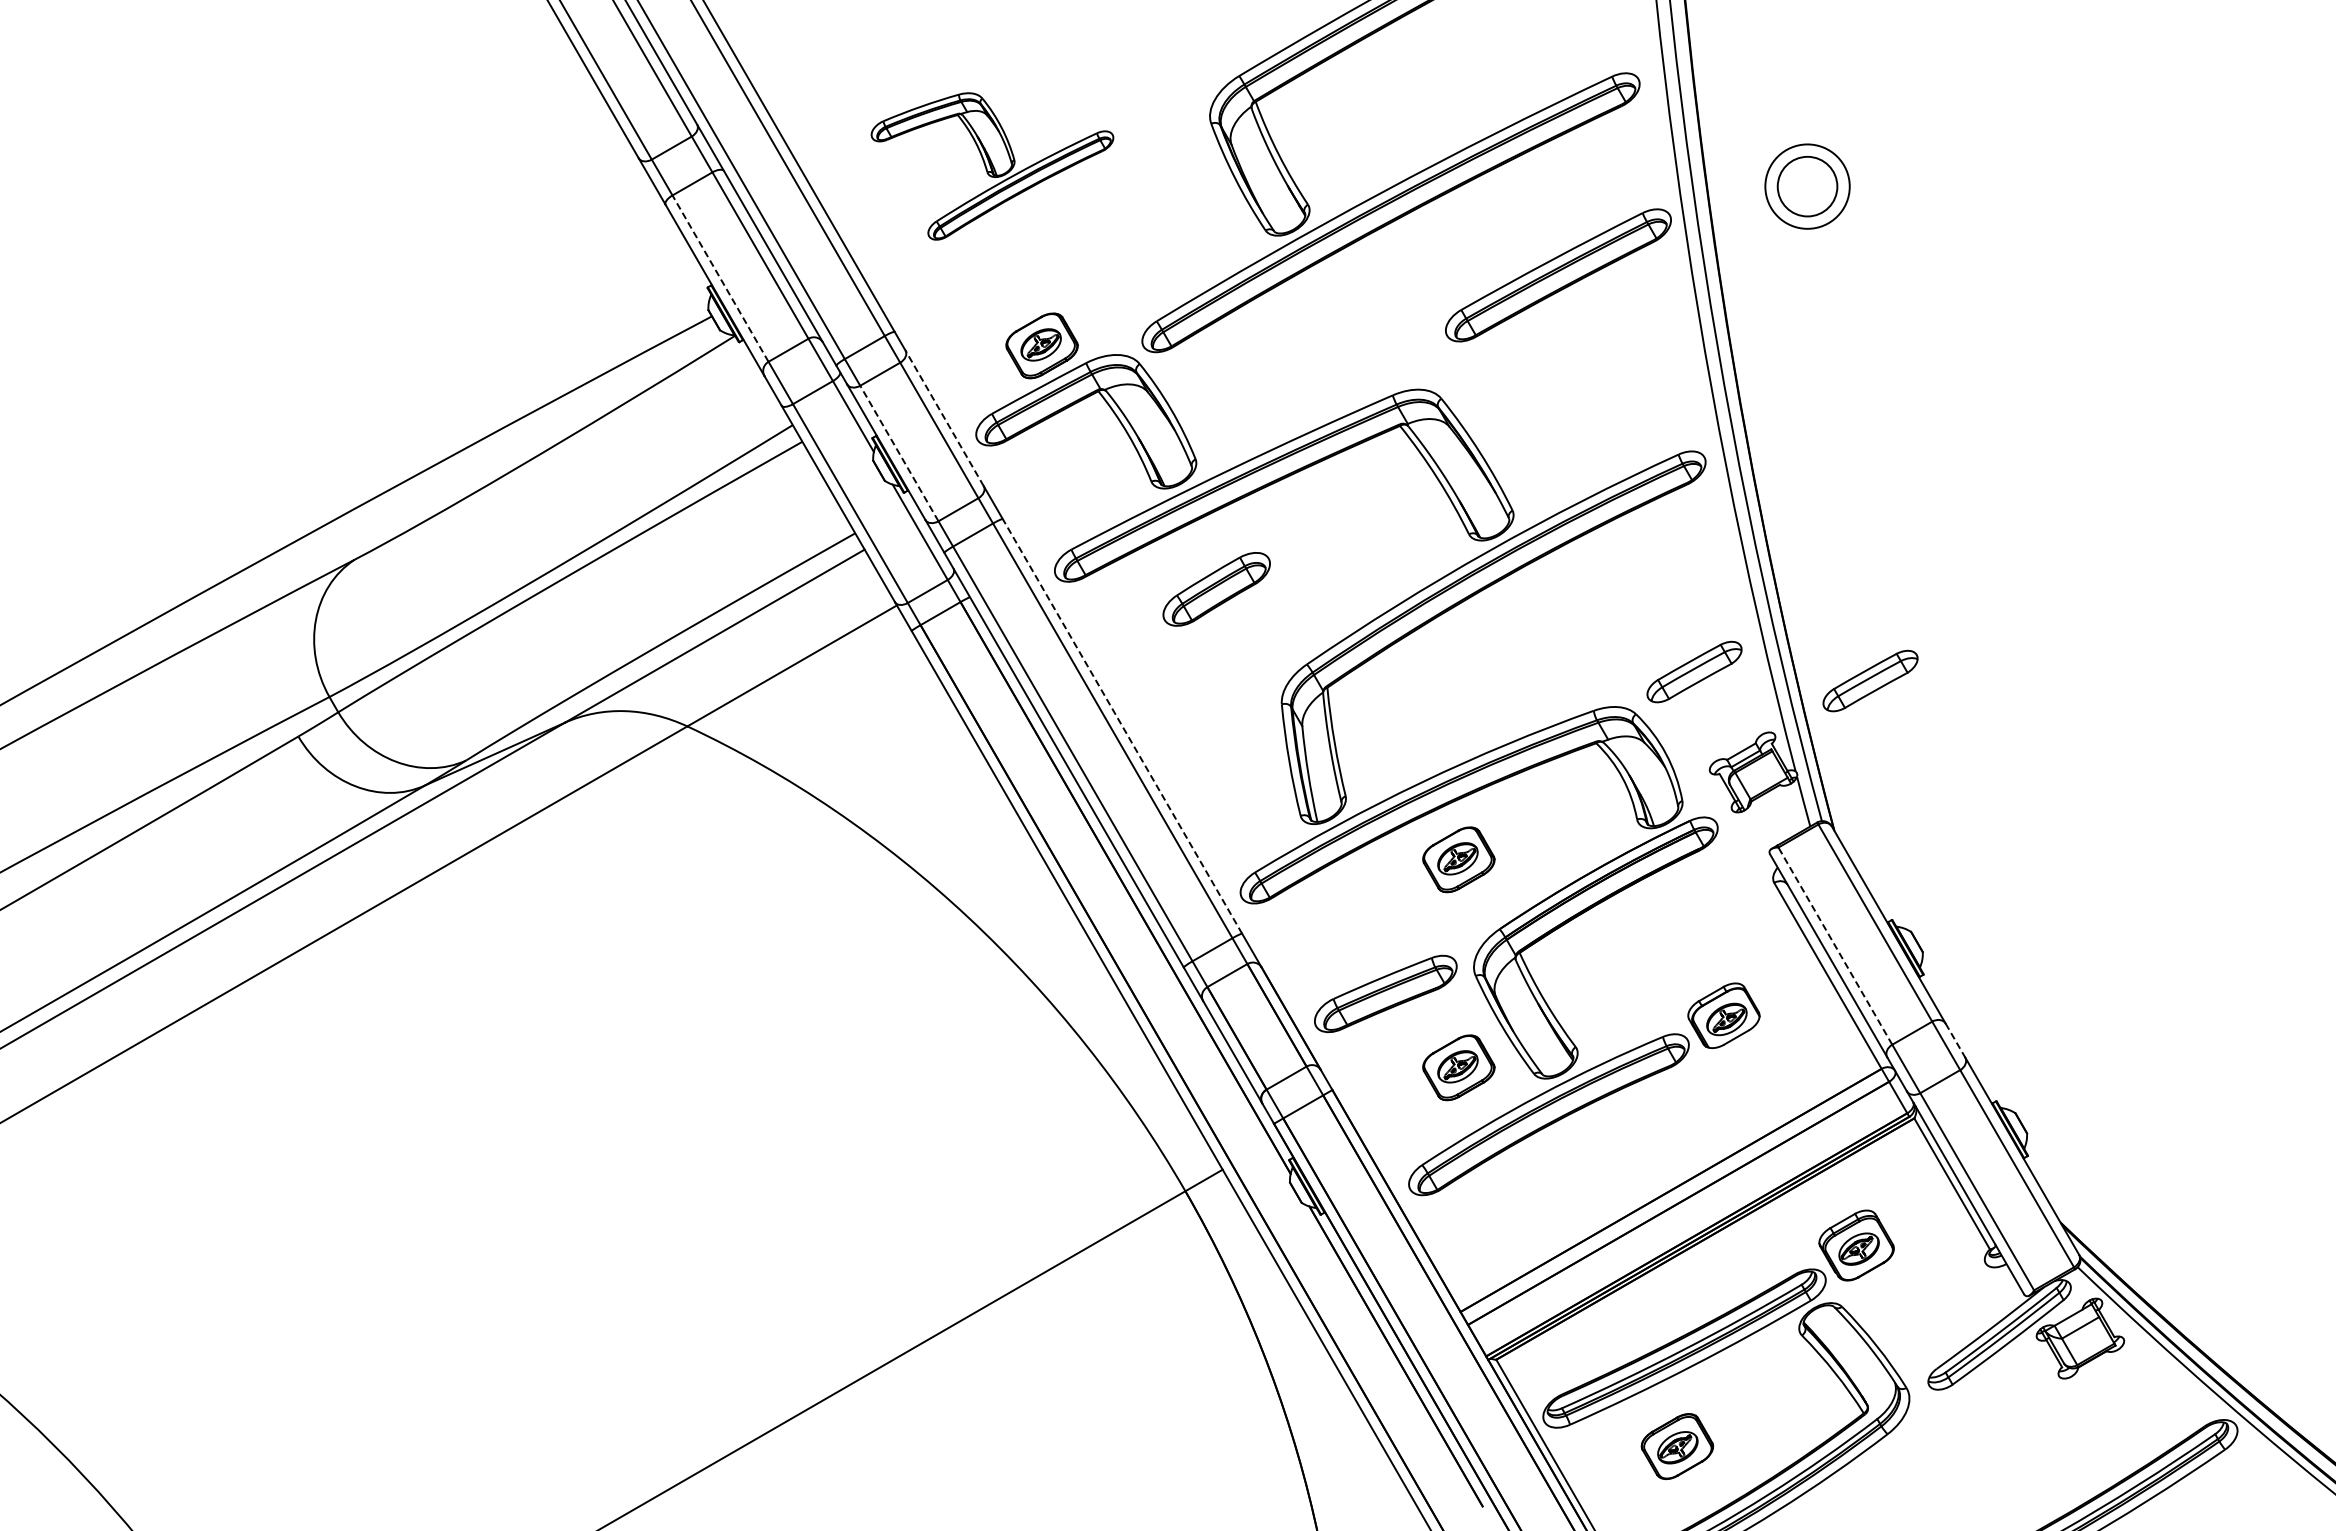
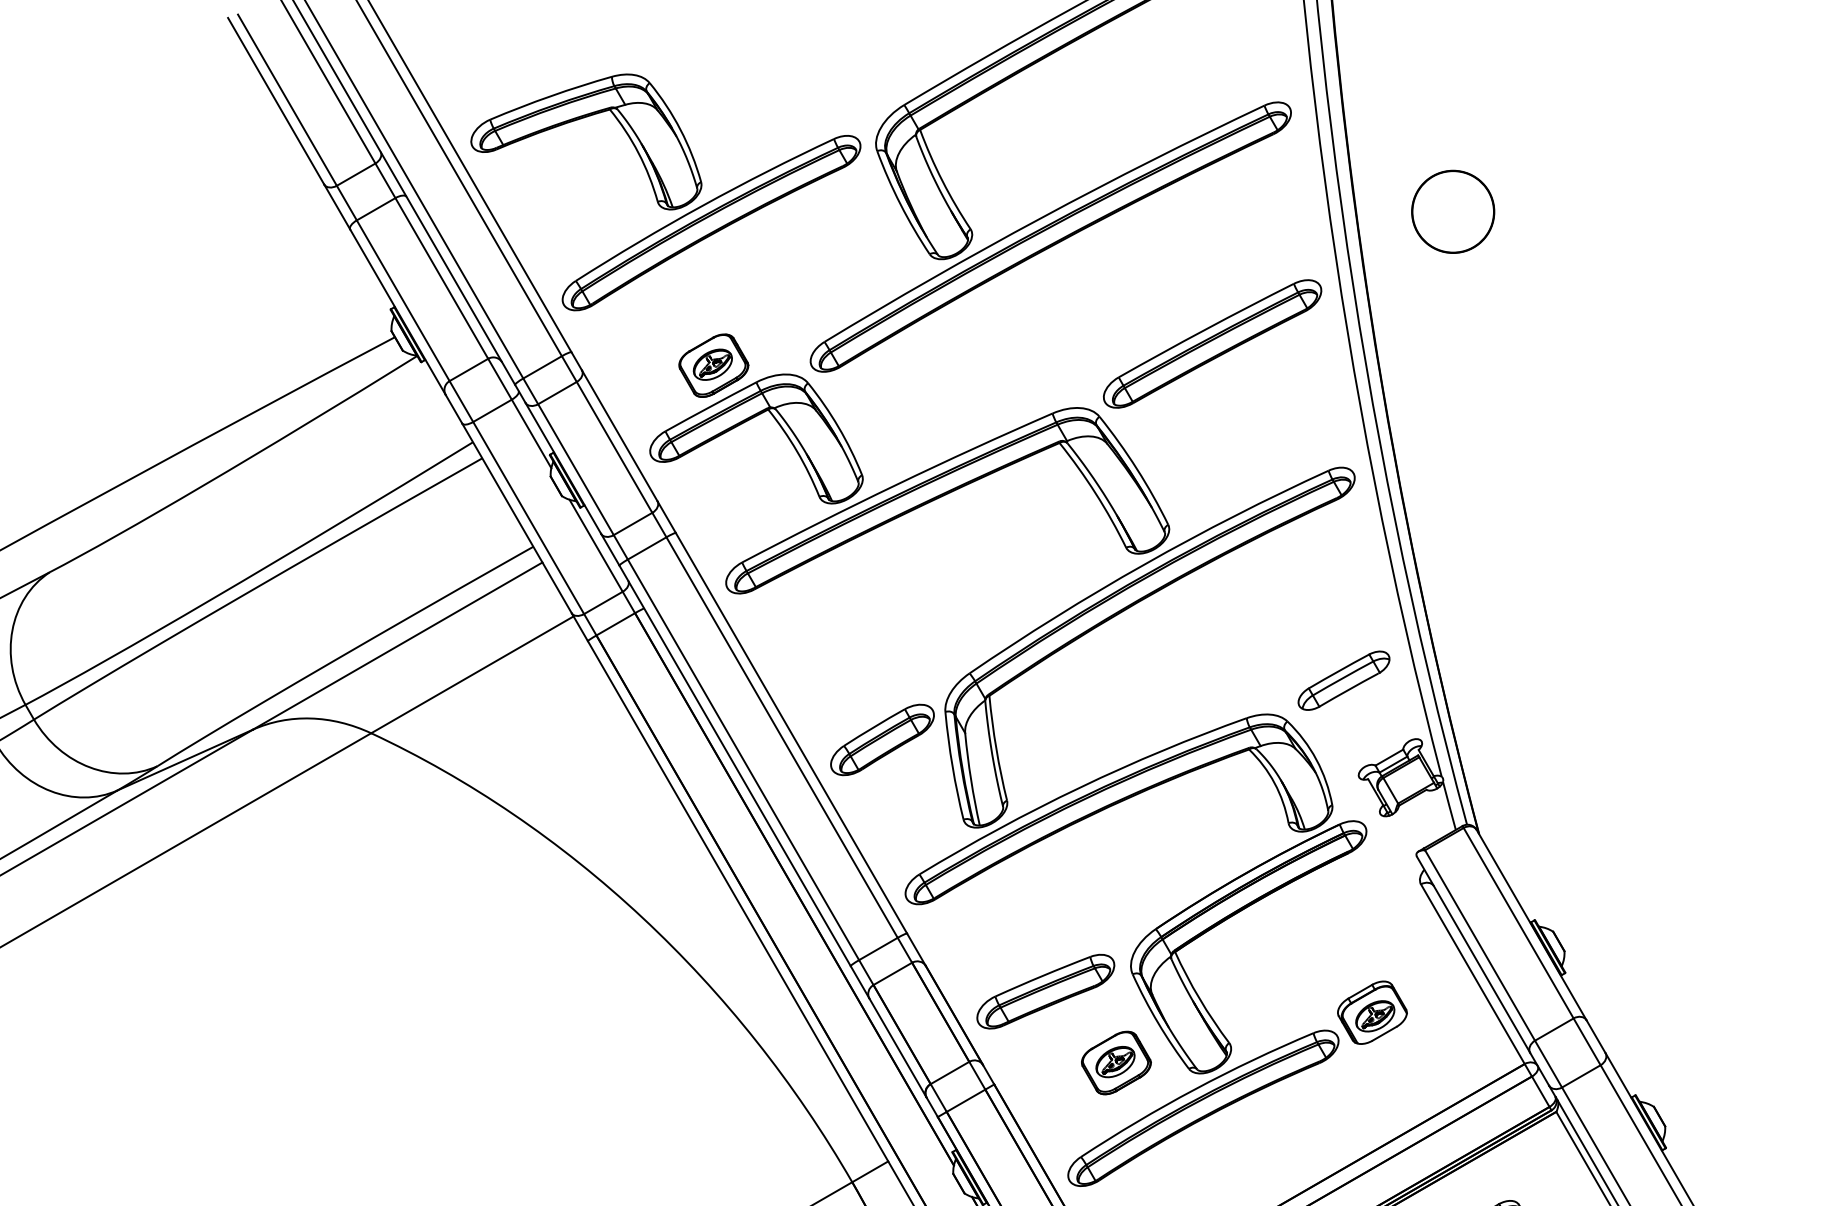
part: (992, 166) -> (665, 192), size x1.67
circle: (1807, 186) -> (1453, 211), size x1.43
part: (1558, 275) -> (1212, 344), moved
line: (720, 278) -> (403, 300), dashed -> solid
line: (944, 418) -> (619, 435), dashed -> solid
line: (899, 453) -> (576, 469), dashed -> solid
part: (1216, 589) -> (882, 740), moved
part: (1870, 680) -> (1513, 688), removed
line: (1122, 726) -> (791, 733), dashed -> solid
part: (1458, 859) -> (1116, 861), removed
line: (1835, 946) -> (1480, 945), dashed -> solid
line: (1955, 1040) -> (1596, 1036), dashed -> solid

